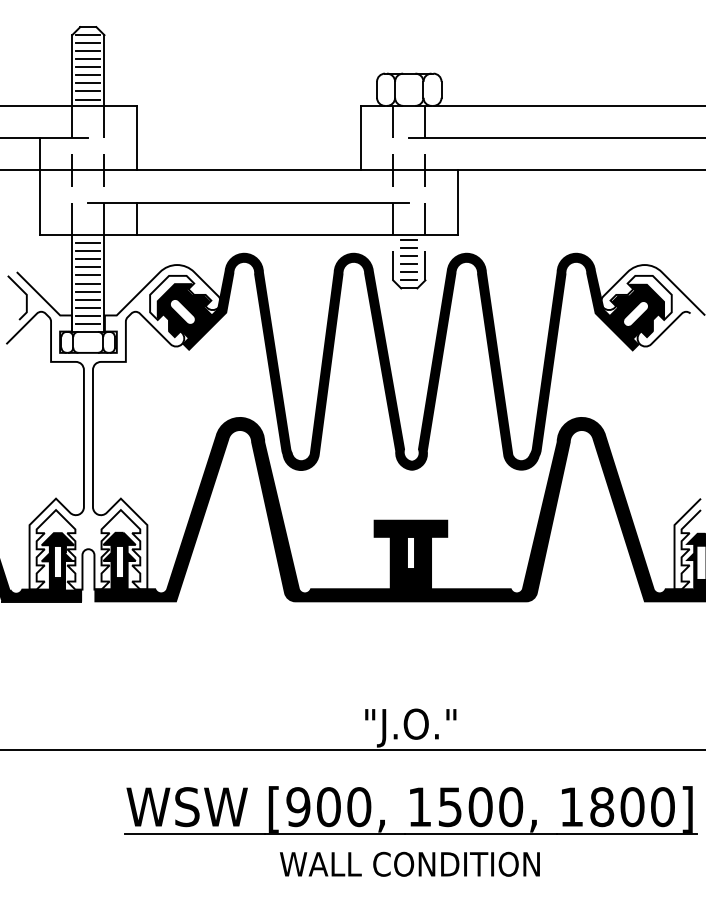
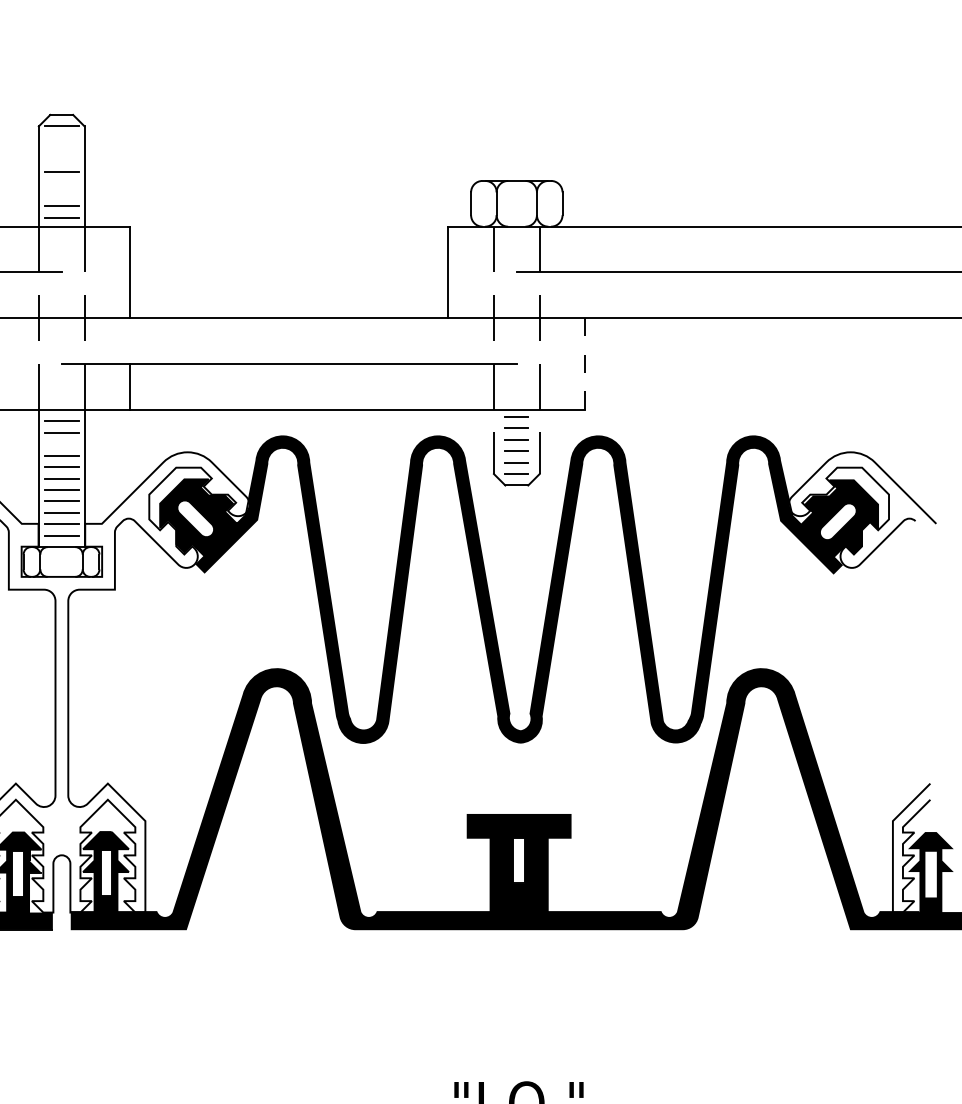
line: (88, 43) -> (61, 138), removed
line: (88, 51) -> (61, 149), removed
line: (88, 59) -> (61, 160), removed
line: (88, 75) -> (61, 183), removed
line: (88, 83) -> (61, 194), removed
line: (457, 203) -> (585, 365), solid -> dashed
line: (88, 259) -> (61, 444), removed

